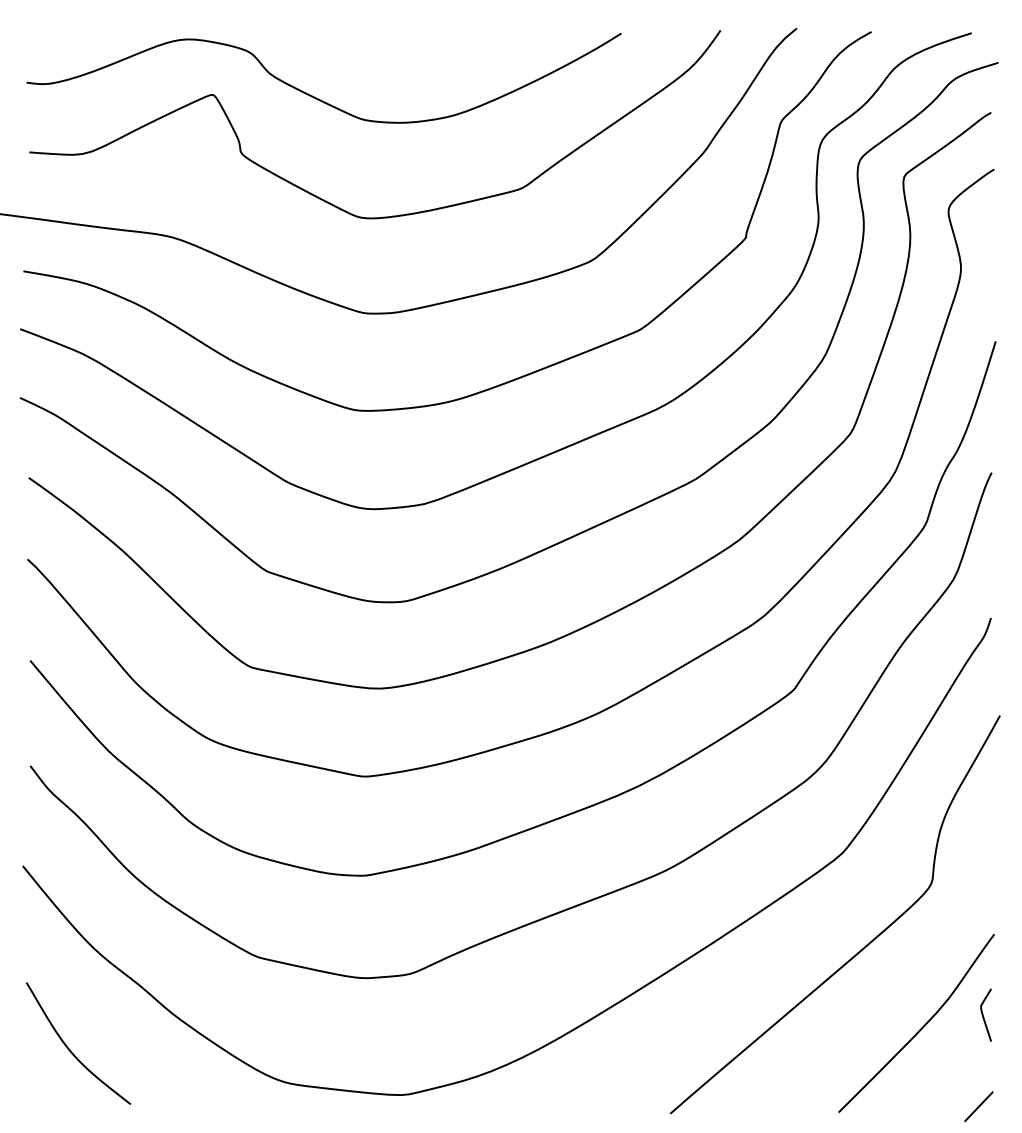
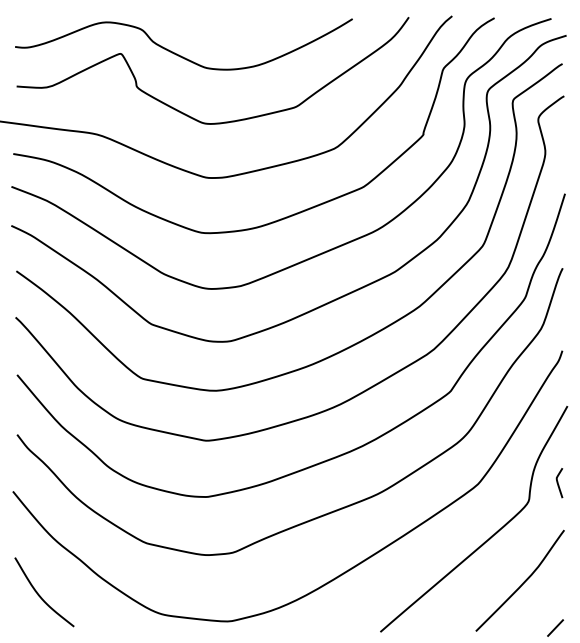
curve: (984, 1015) -> (558, 483), moved

